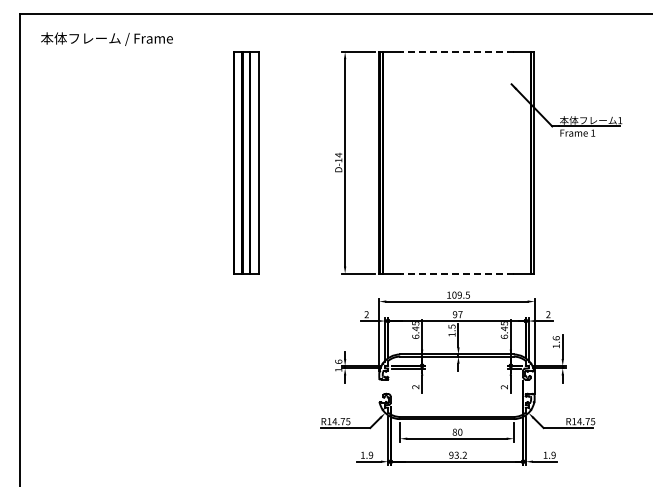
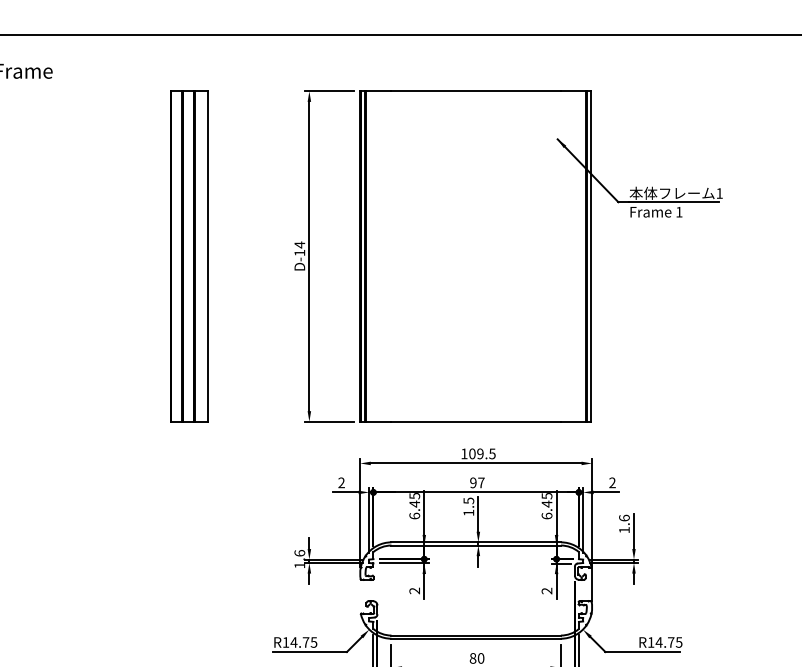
line: (456, 52) -> (475, 91), dashed -> solid
part: (246, 162) -> (189, 255), moved
line: (456, 273) -> (475, 421), dashed -> solid

